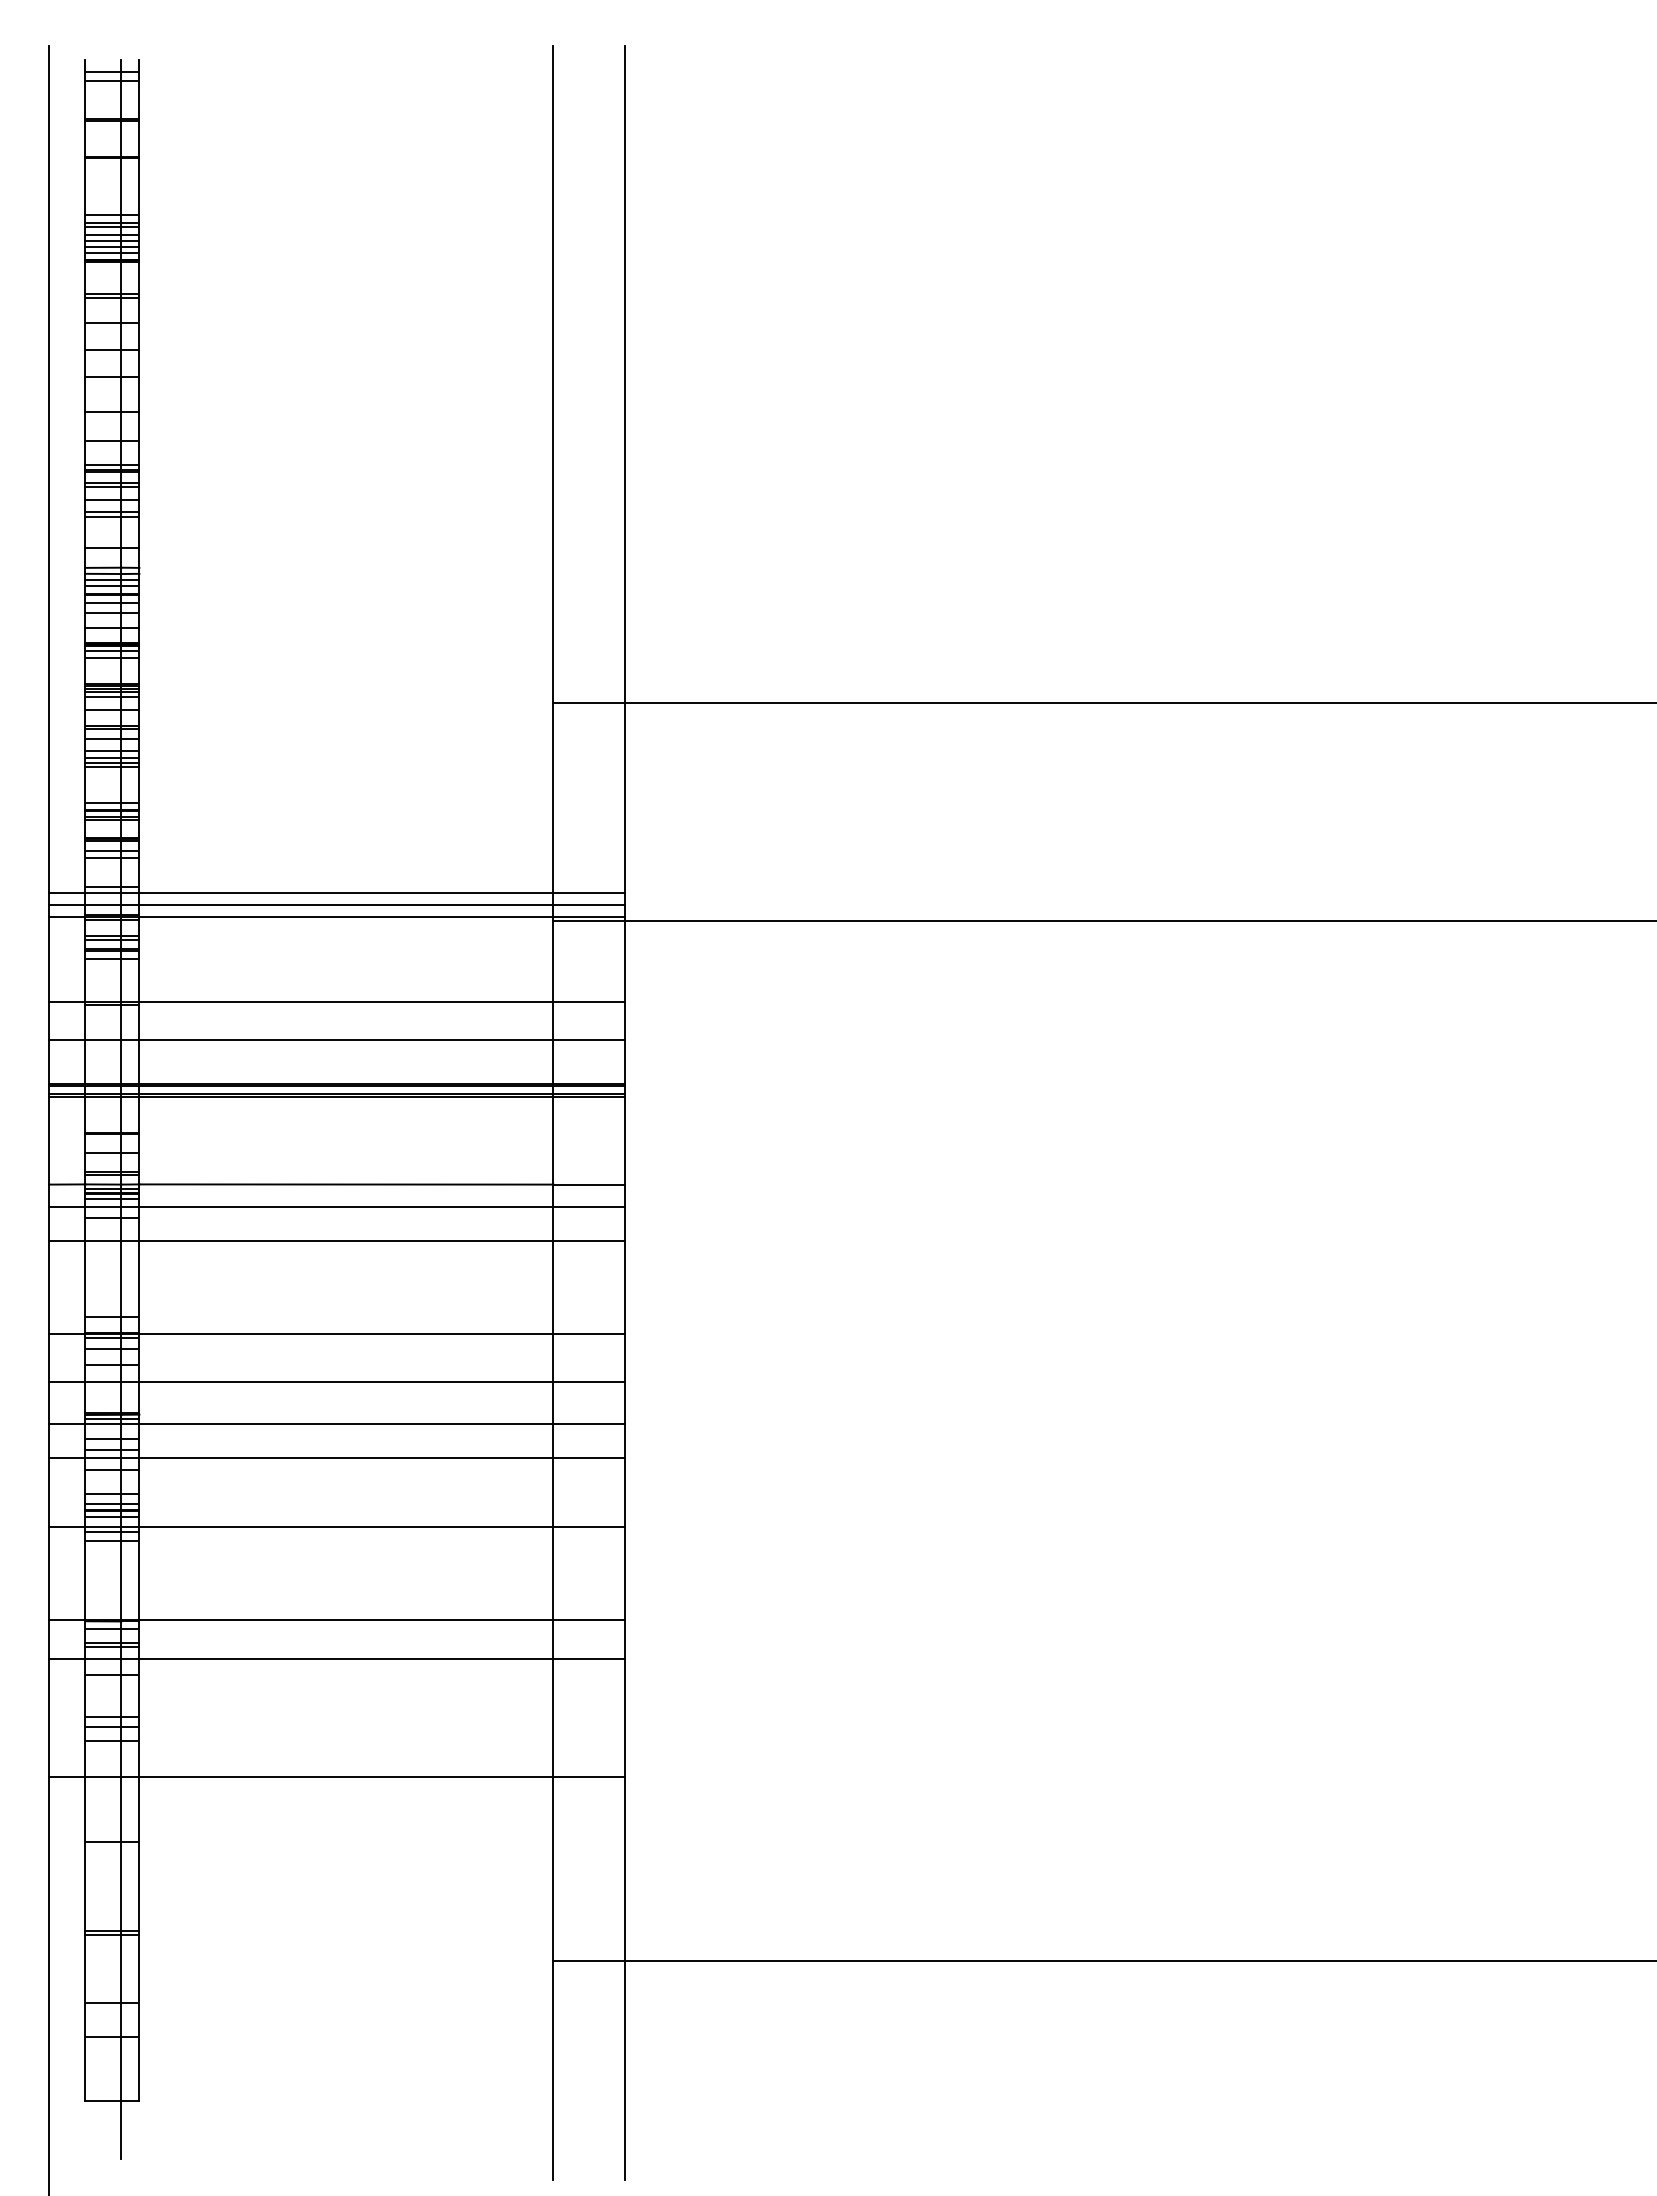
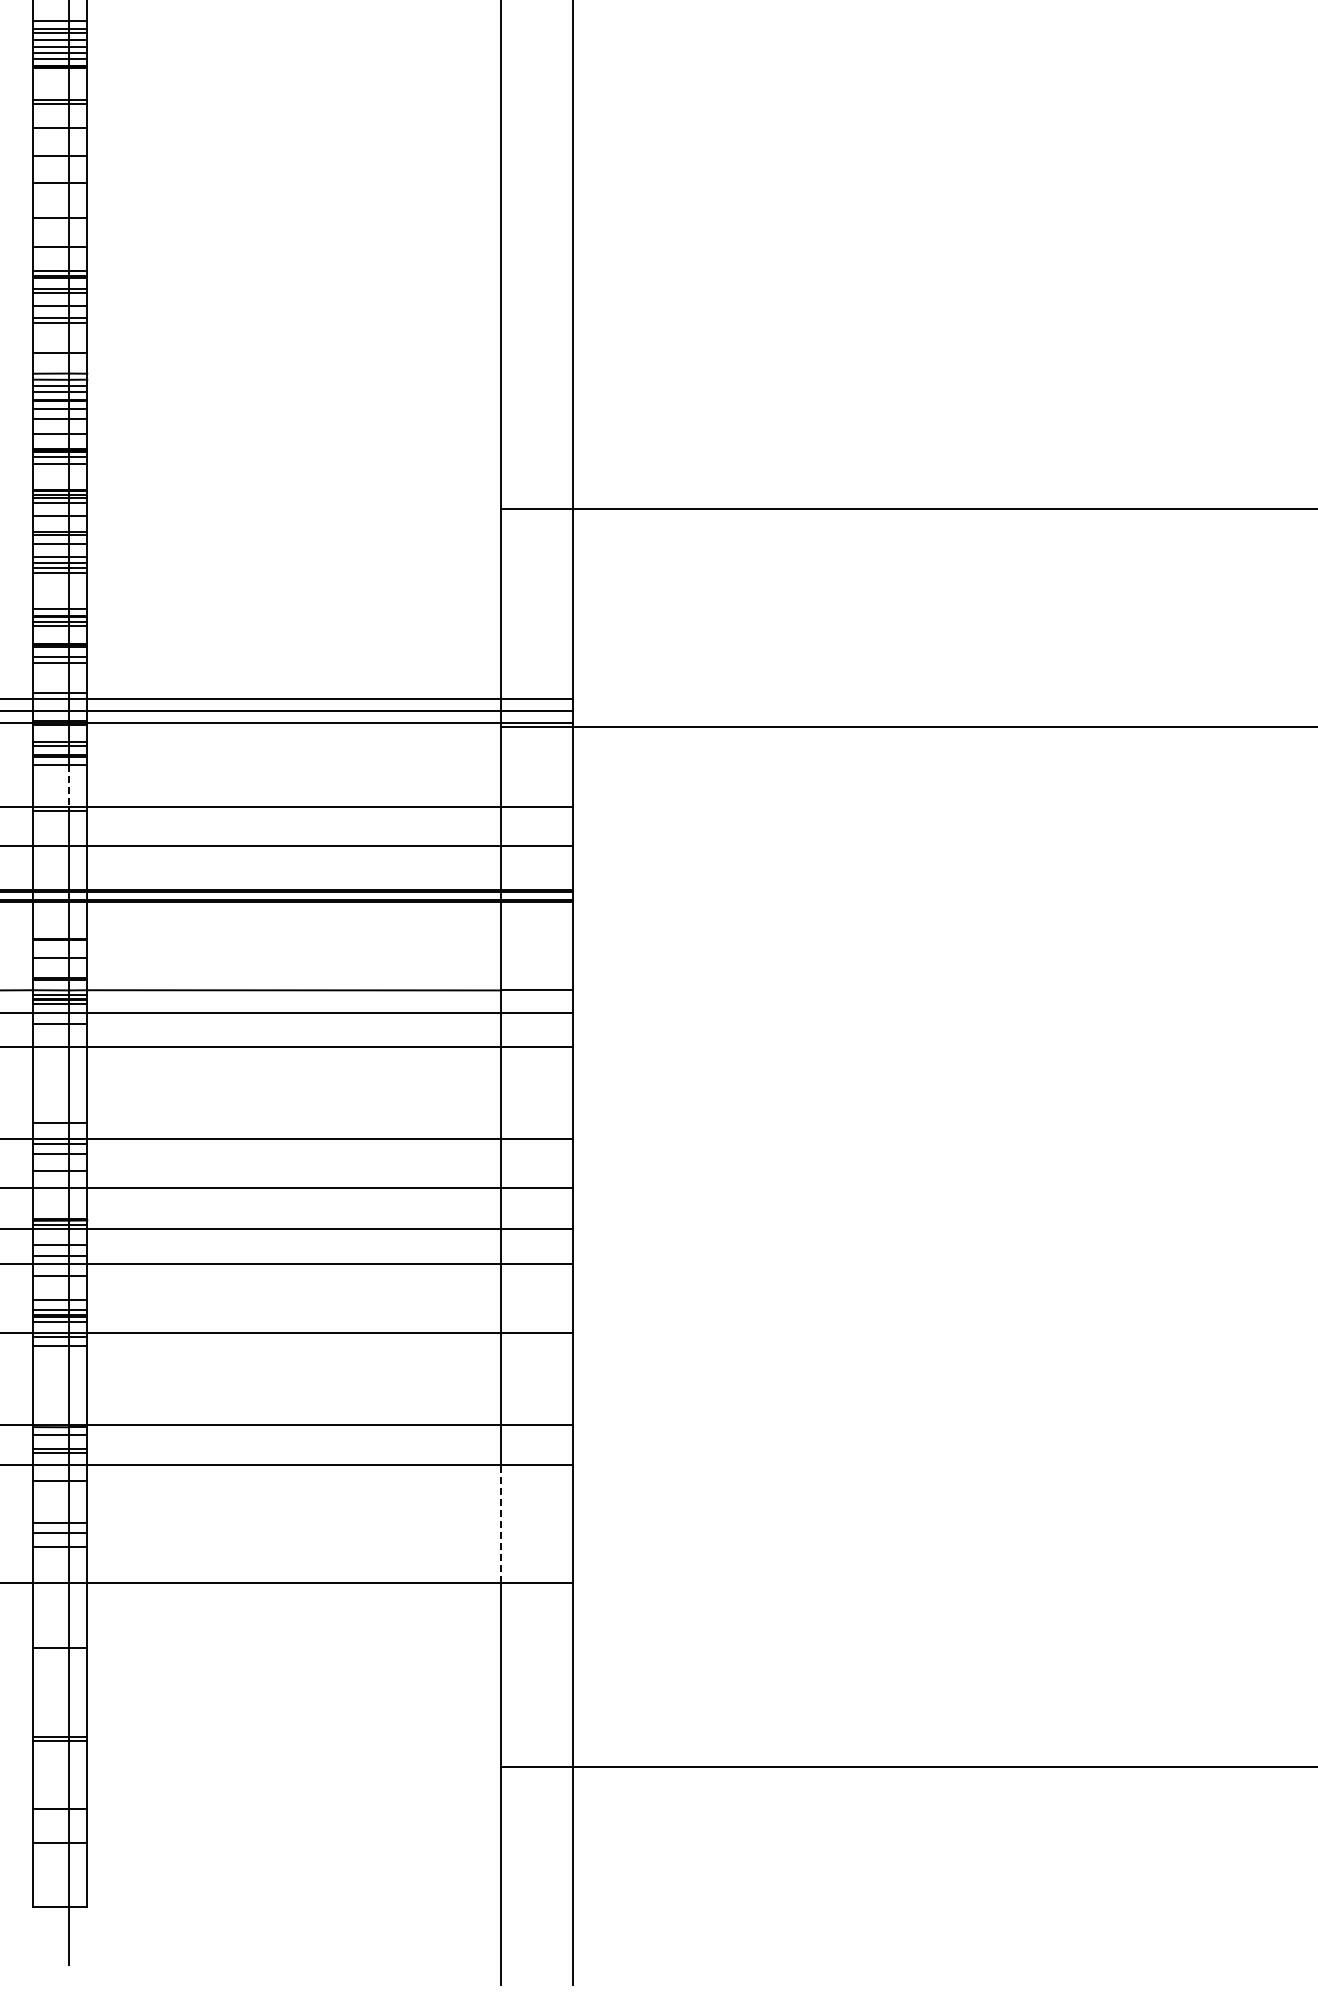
line: (121, 980) -> (69, 786), solid -> dashed
line: (553, 1718) -> (501, 1524), solid -> dashed

